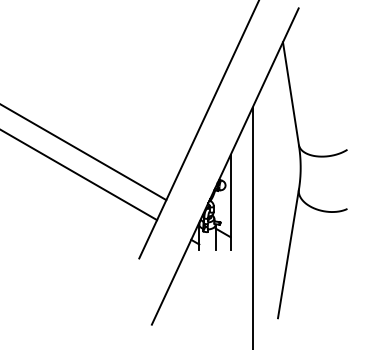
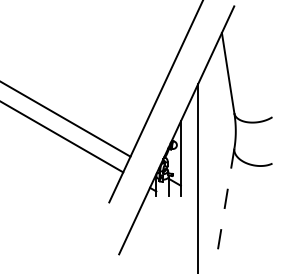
line: (288, 254) -> (226, 199), solid -> dashed

